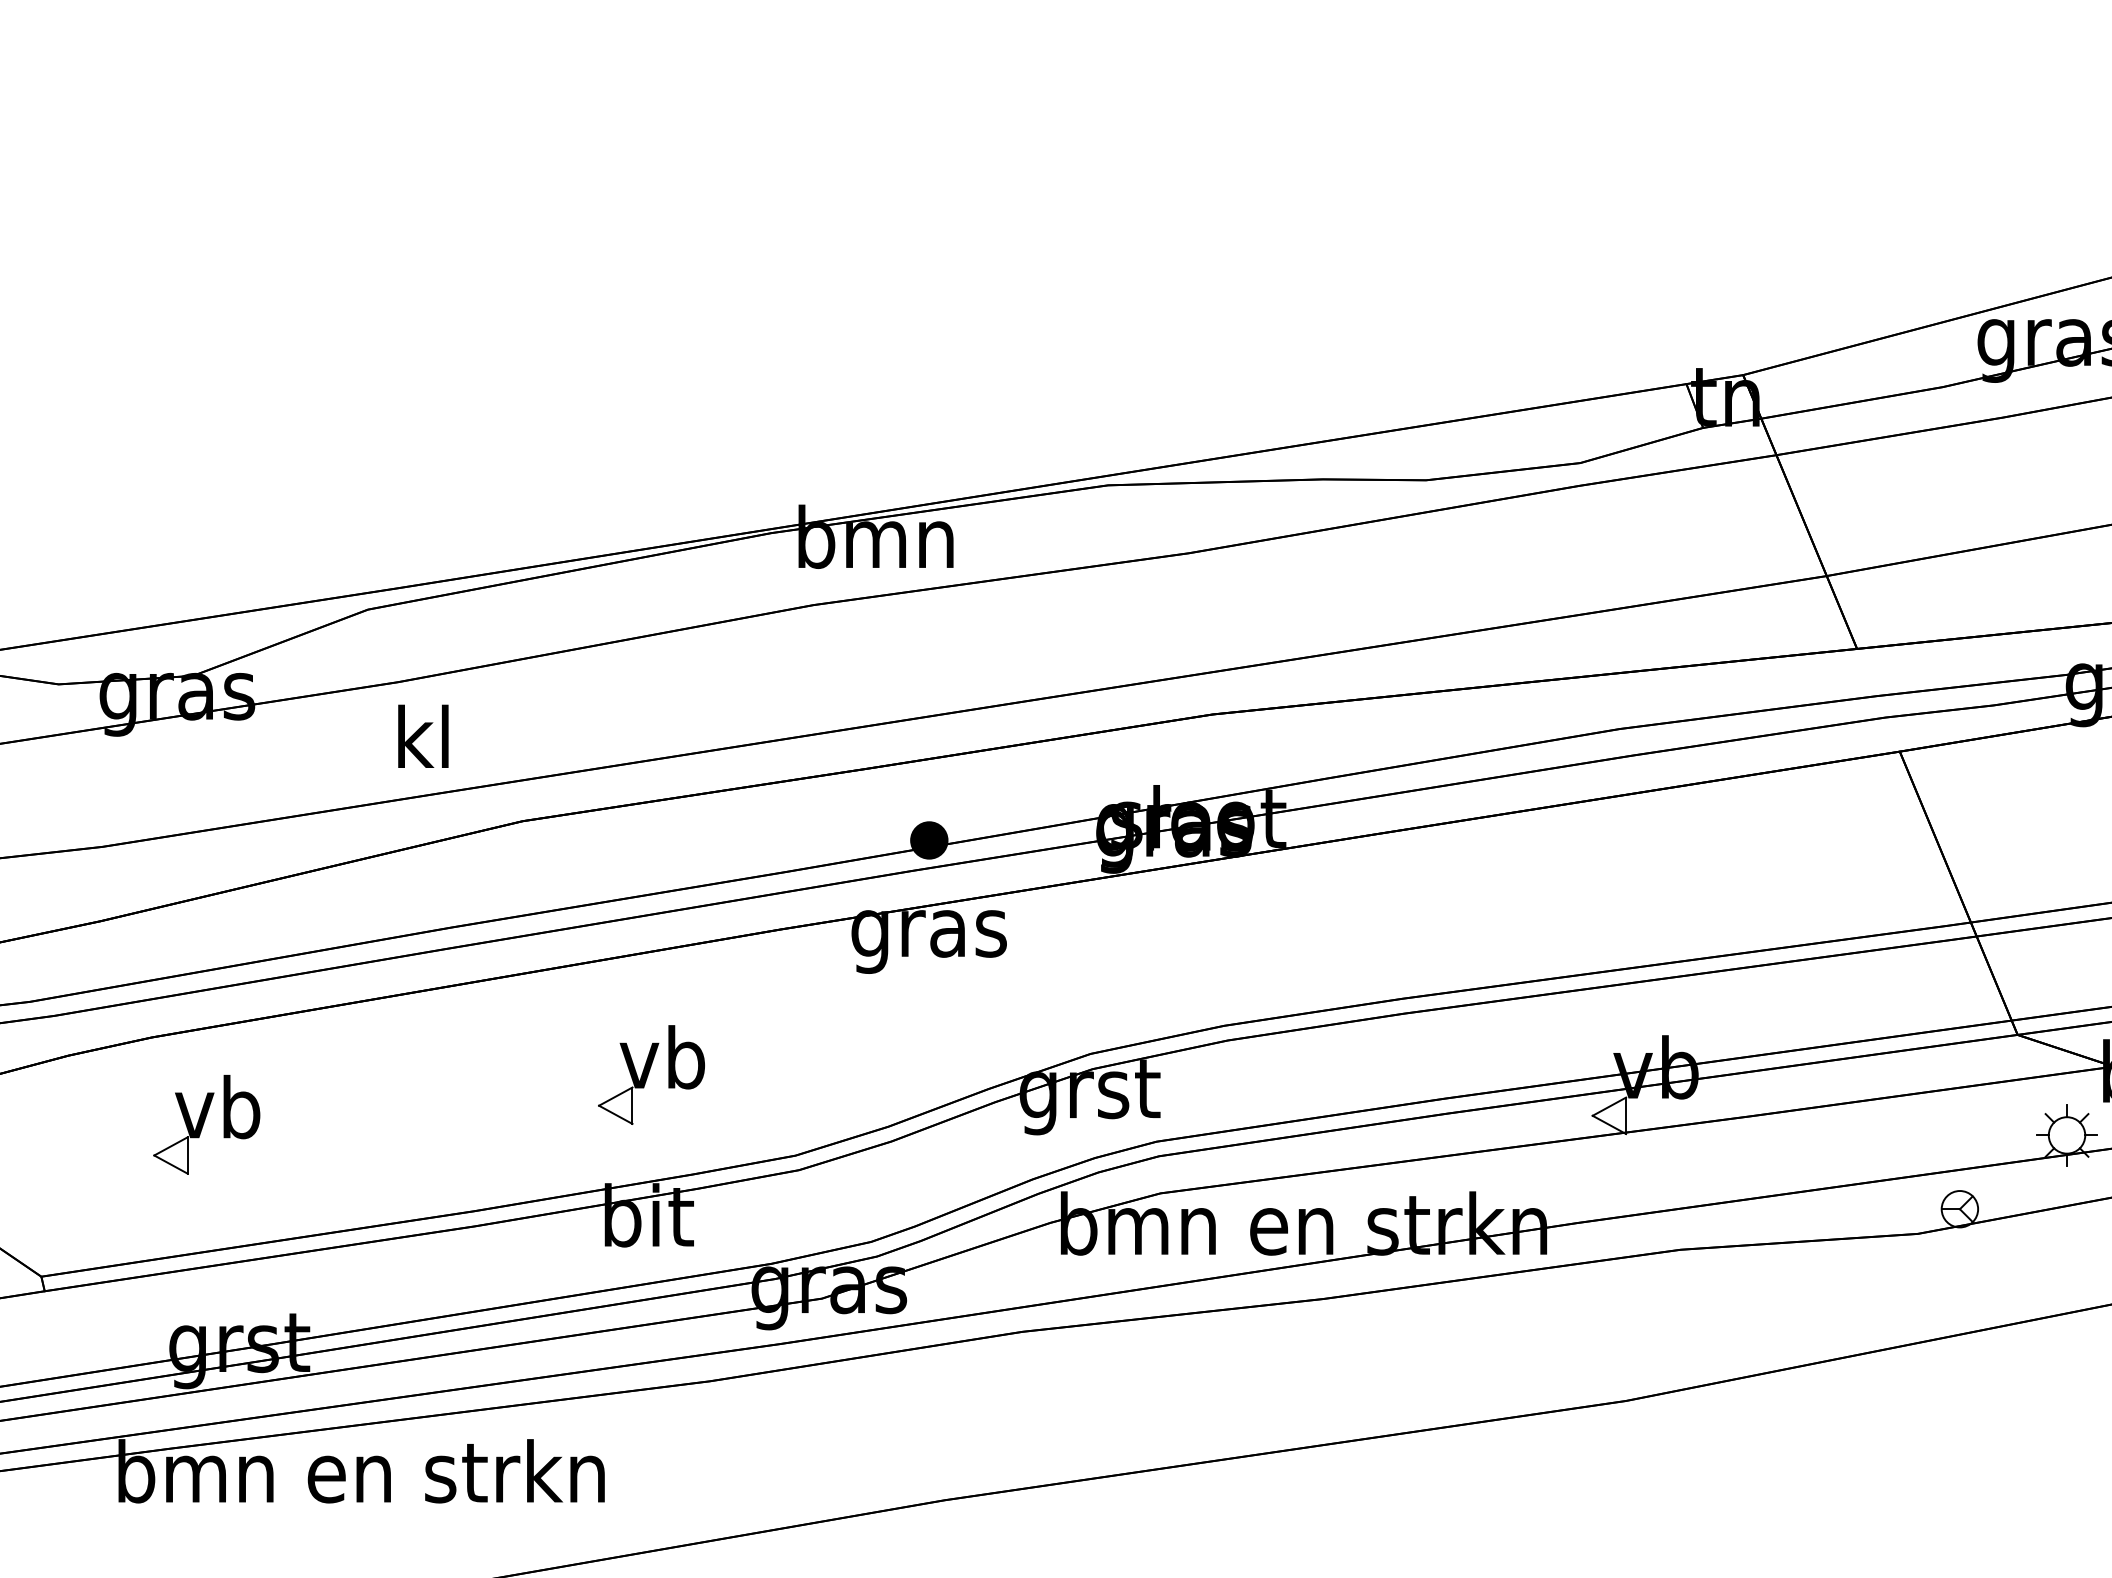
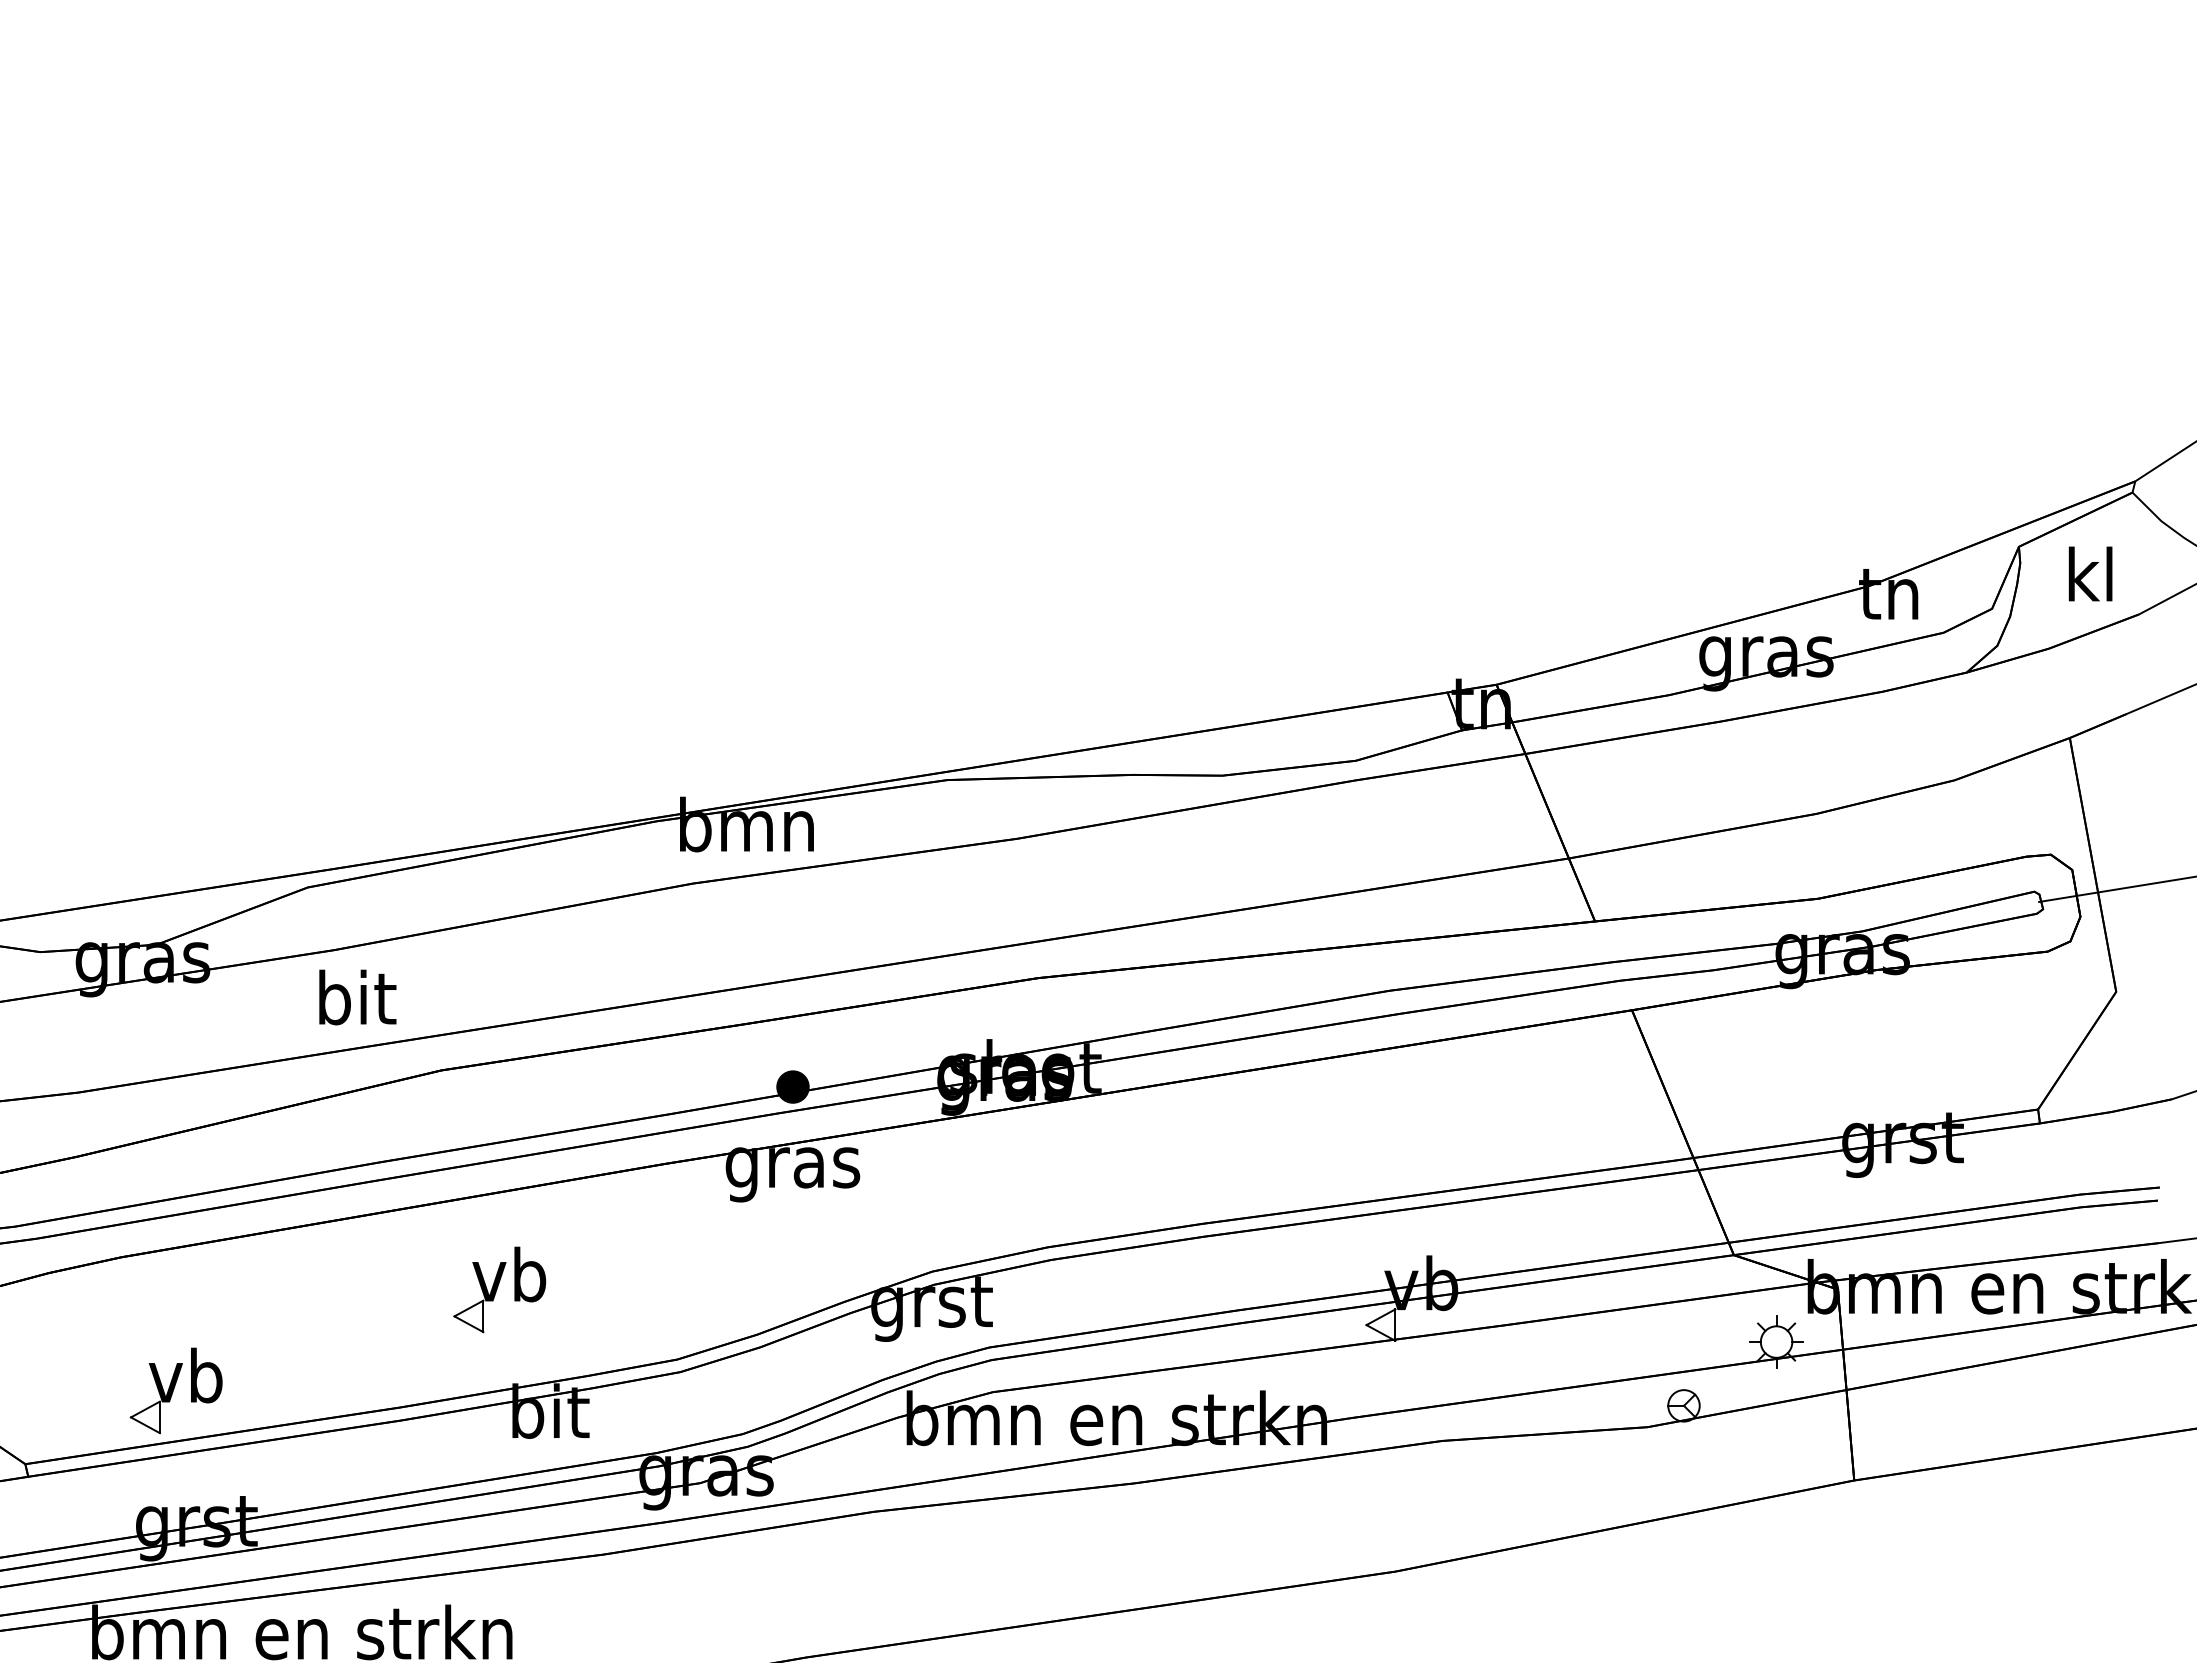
text: (425, 736) -> (357, 997), kl -> bit
part: (651, 1074) -> (499, 1289), moved
part: (205, 1124) -> (175, 1390), moved

